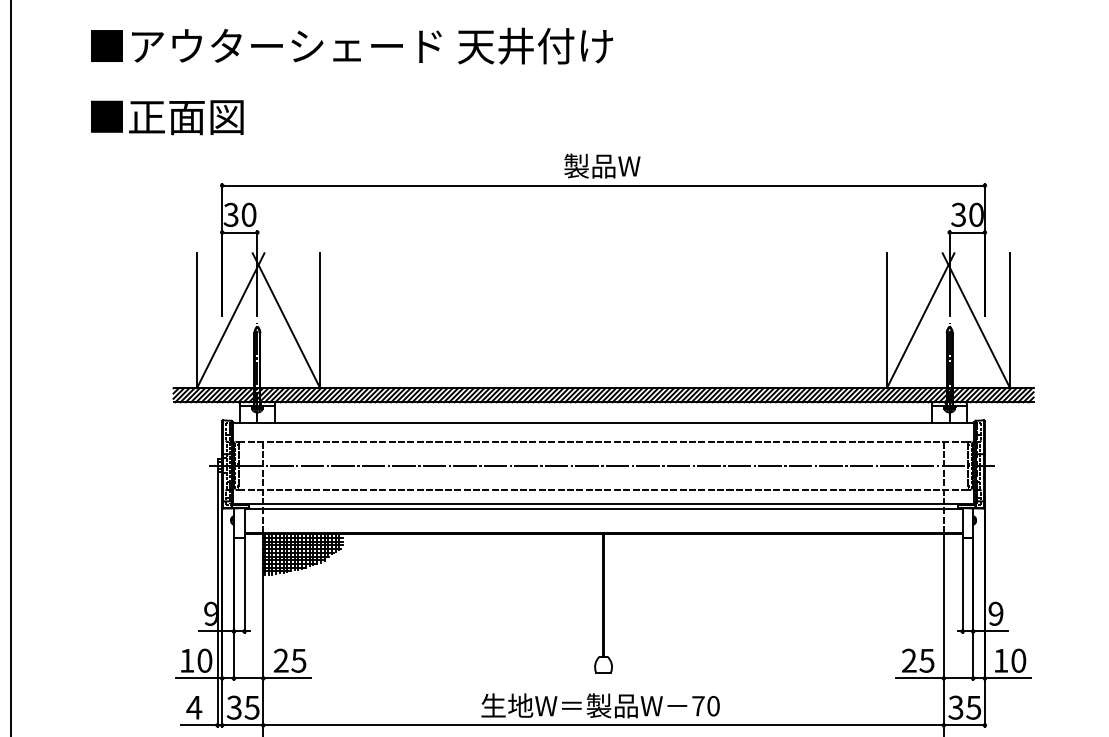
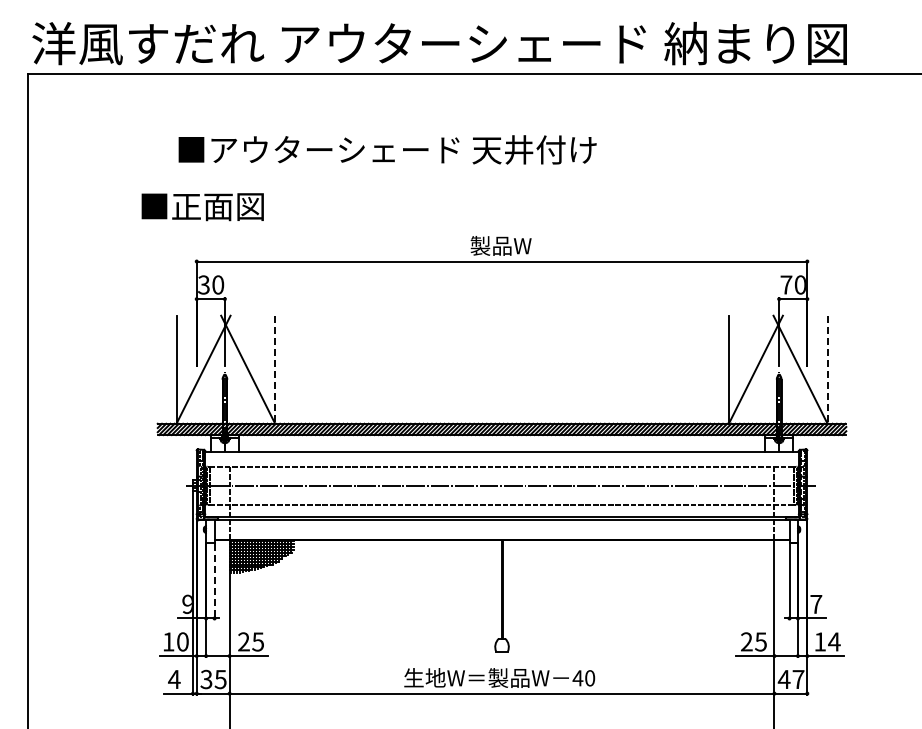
text: (351, 45) -> (387, 149), moved
text: (166, 118) -> (202, 207), moved
text: (958, 214) -> (786, 284), 30 -> 70
line: (320, 321) -> (275, 370), solid -> dashed
line: (1010, 321) -> (827, 370), solid -> dashed
line: (244, 585) -> (214, 581), solid -> dashed
text: (996, 613) -> (816, 604), 9 -> 7
text: (1018, 660) -> (834, 641), 10 -> 14
text: (697, 706) -> (577, 678), 70 -> 40
text: (963, 707) -> (790, 679), 35 -> 47

